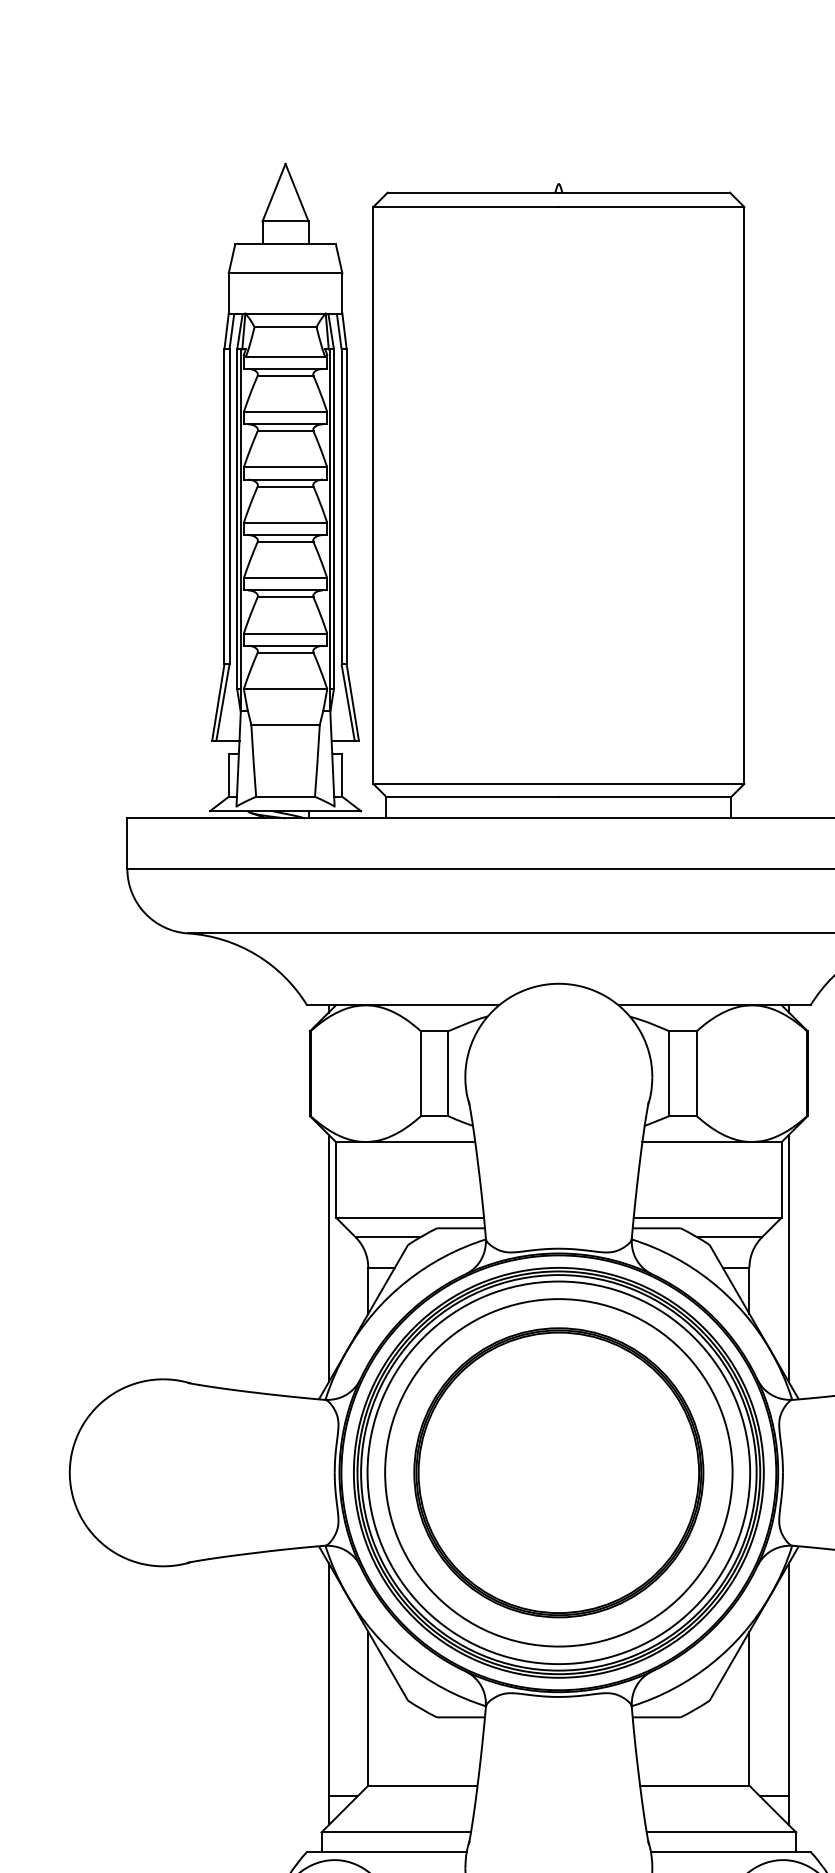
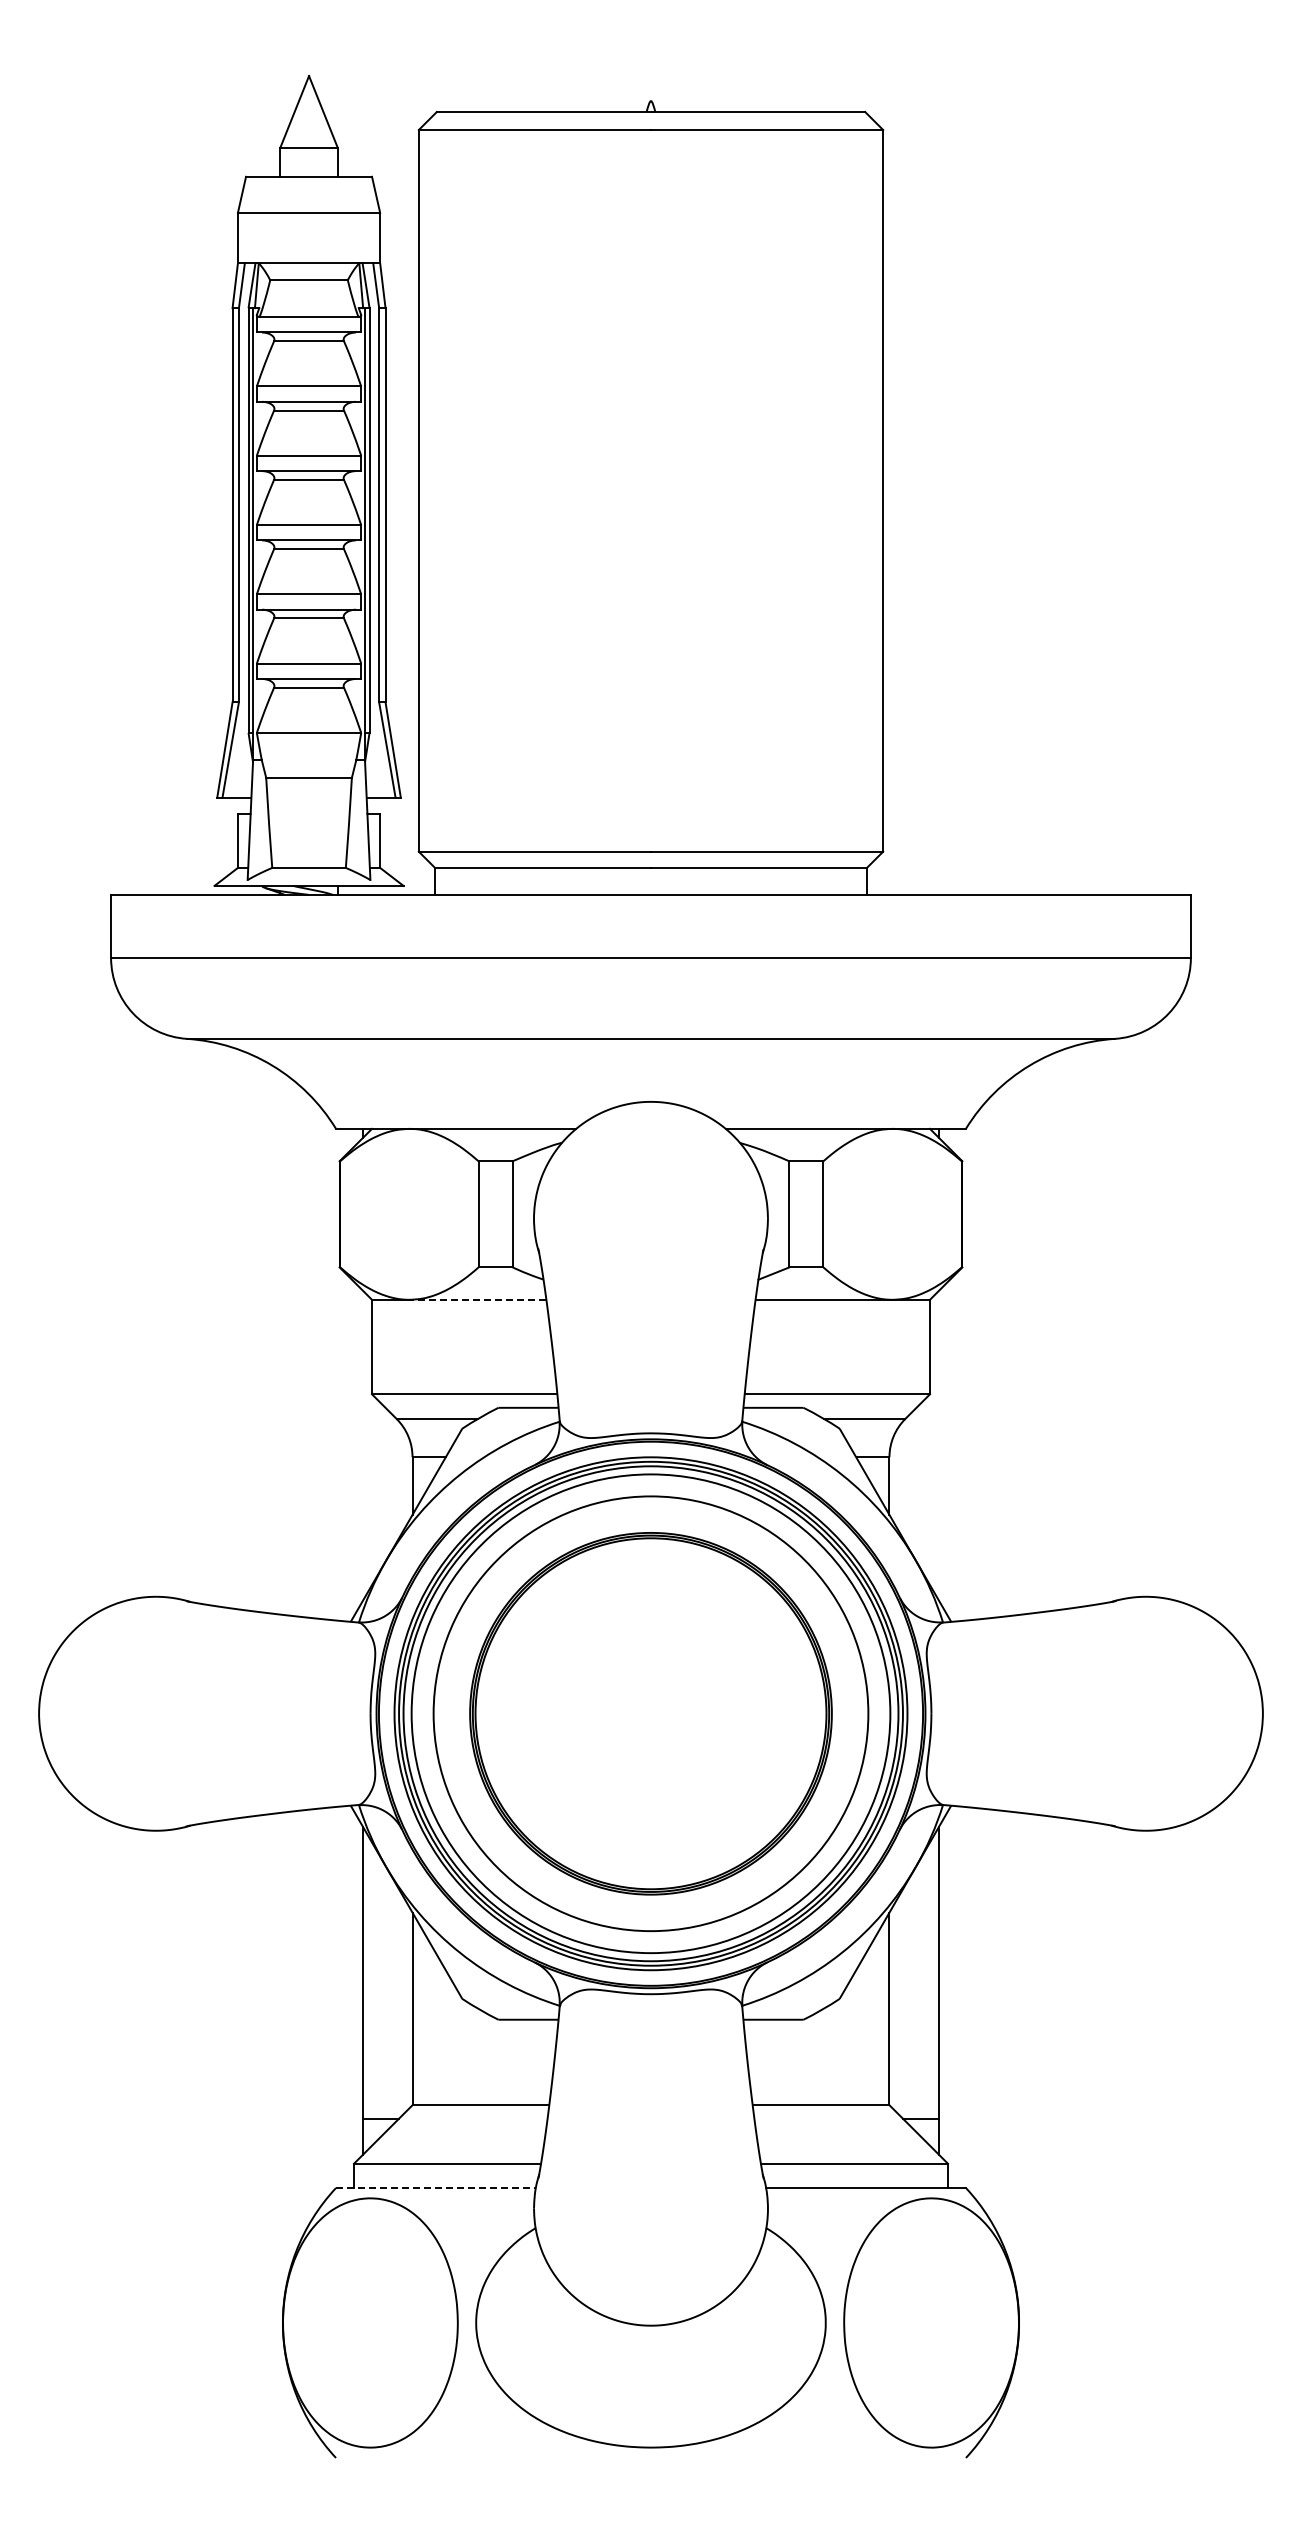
line: (420, 1141) -> (477, 1299), solid -> dashed
line: (329, 1258) -> (363, 1445), removed
line: (788, 1258) -> (938, 1445), removed
line: (386, 1852) -> (435, 2188), solid -> dashed

